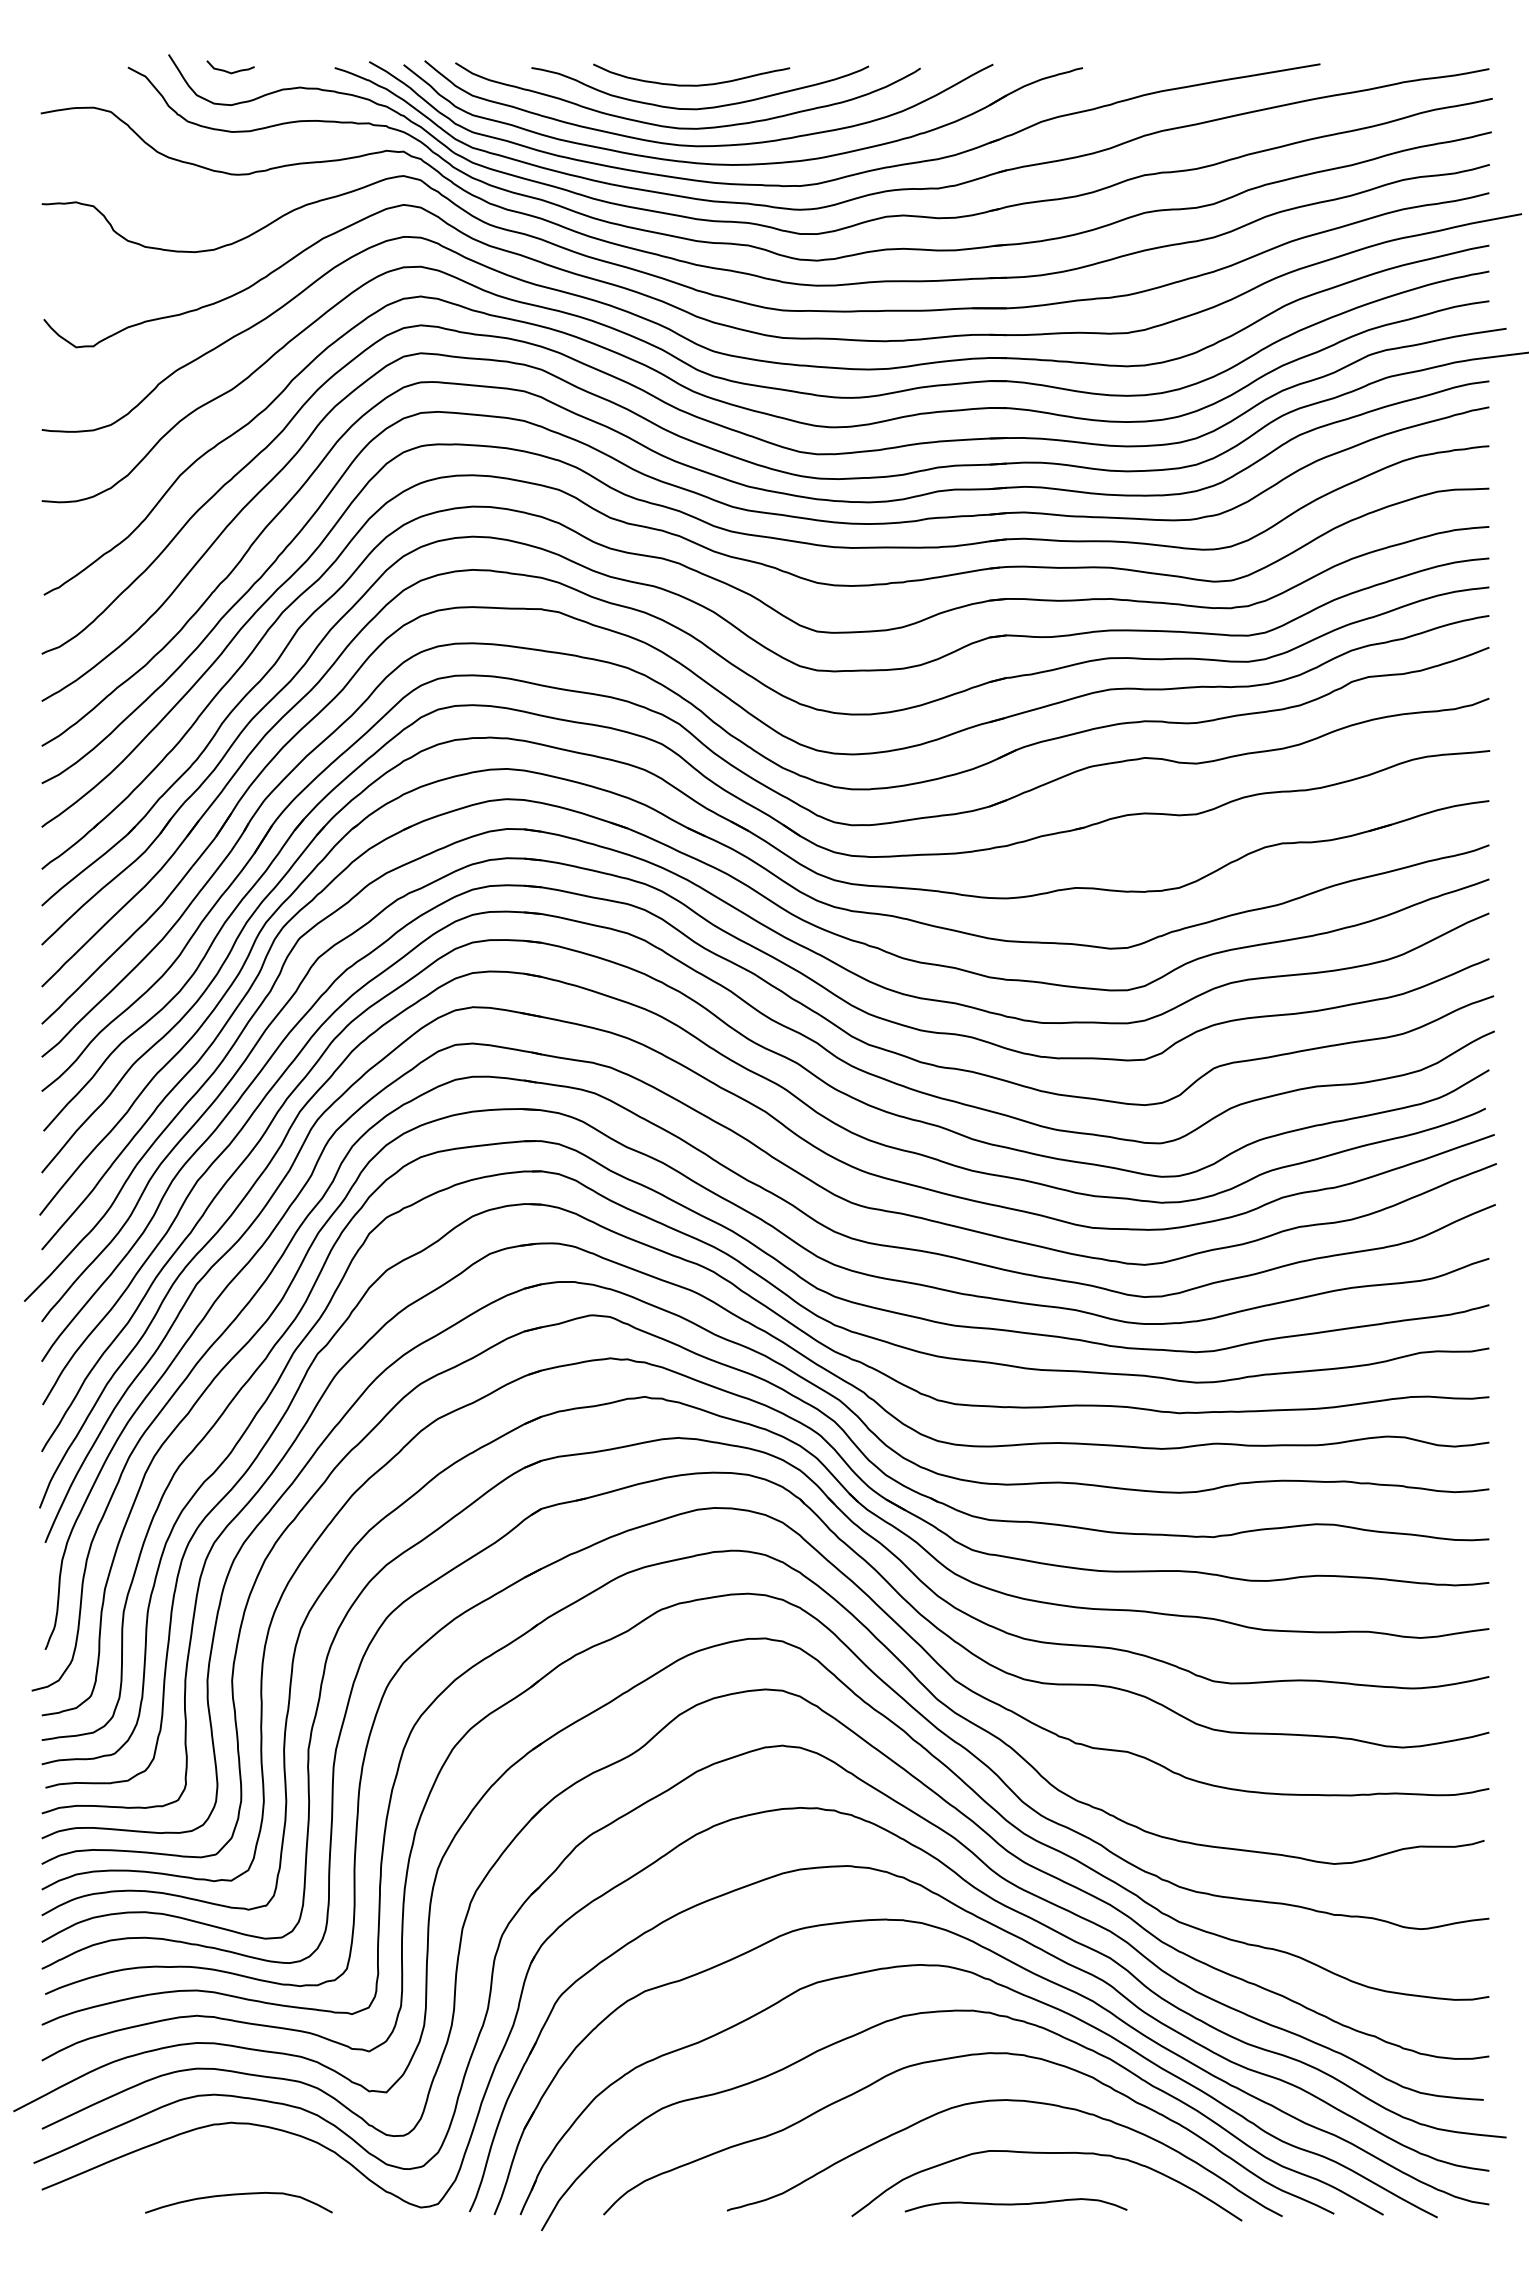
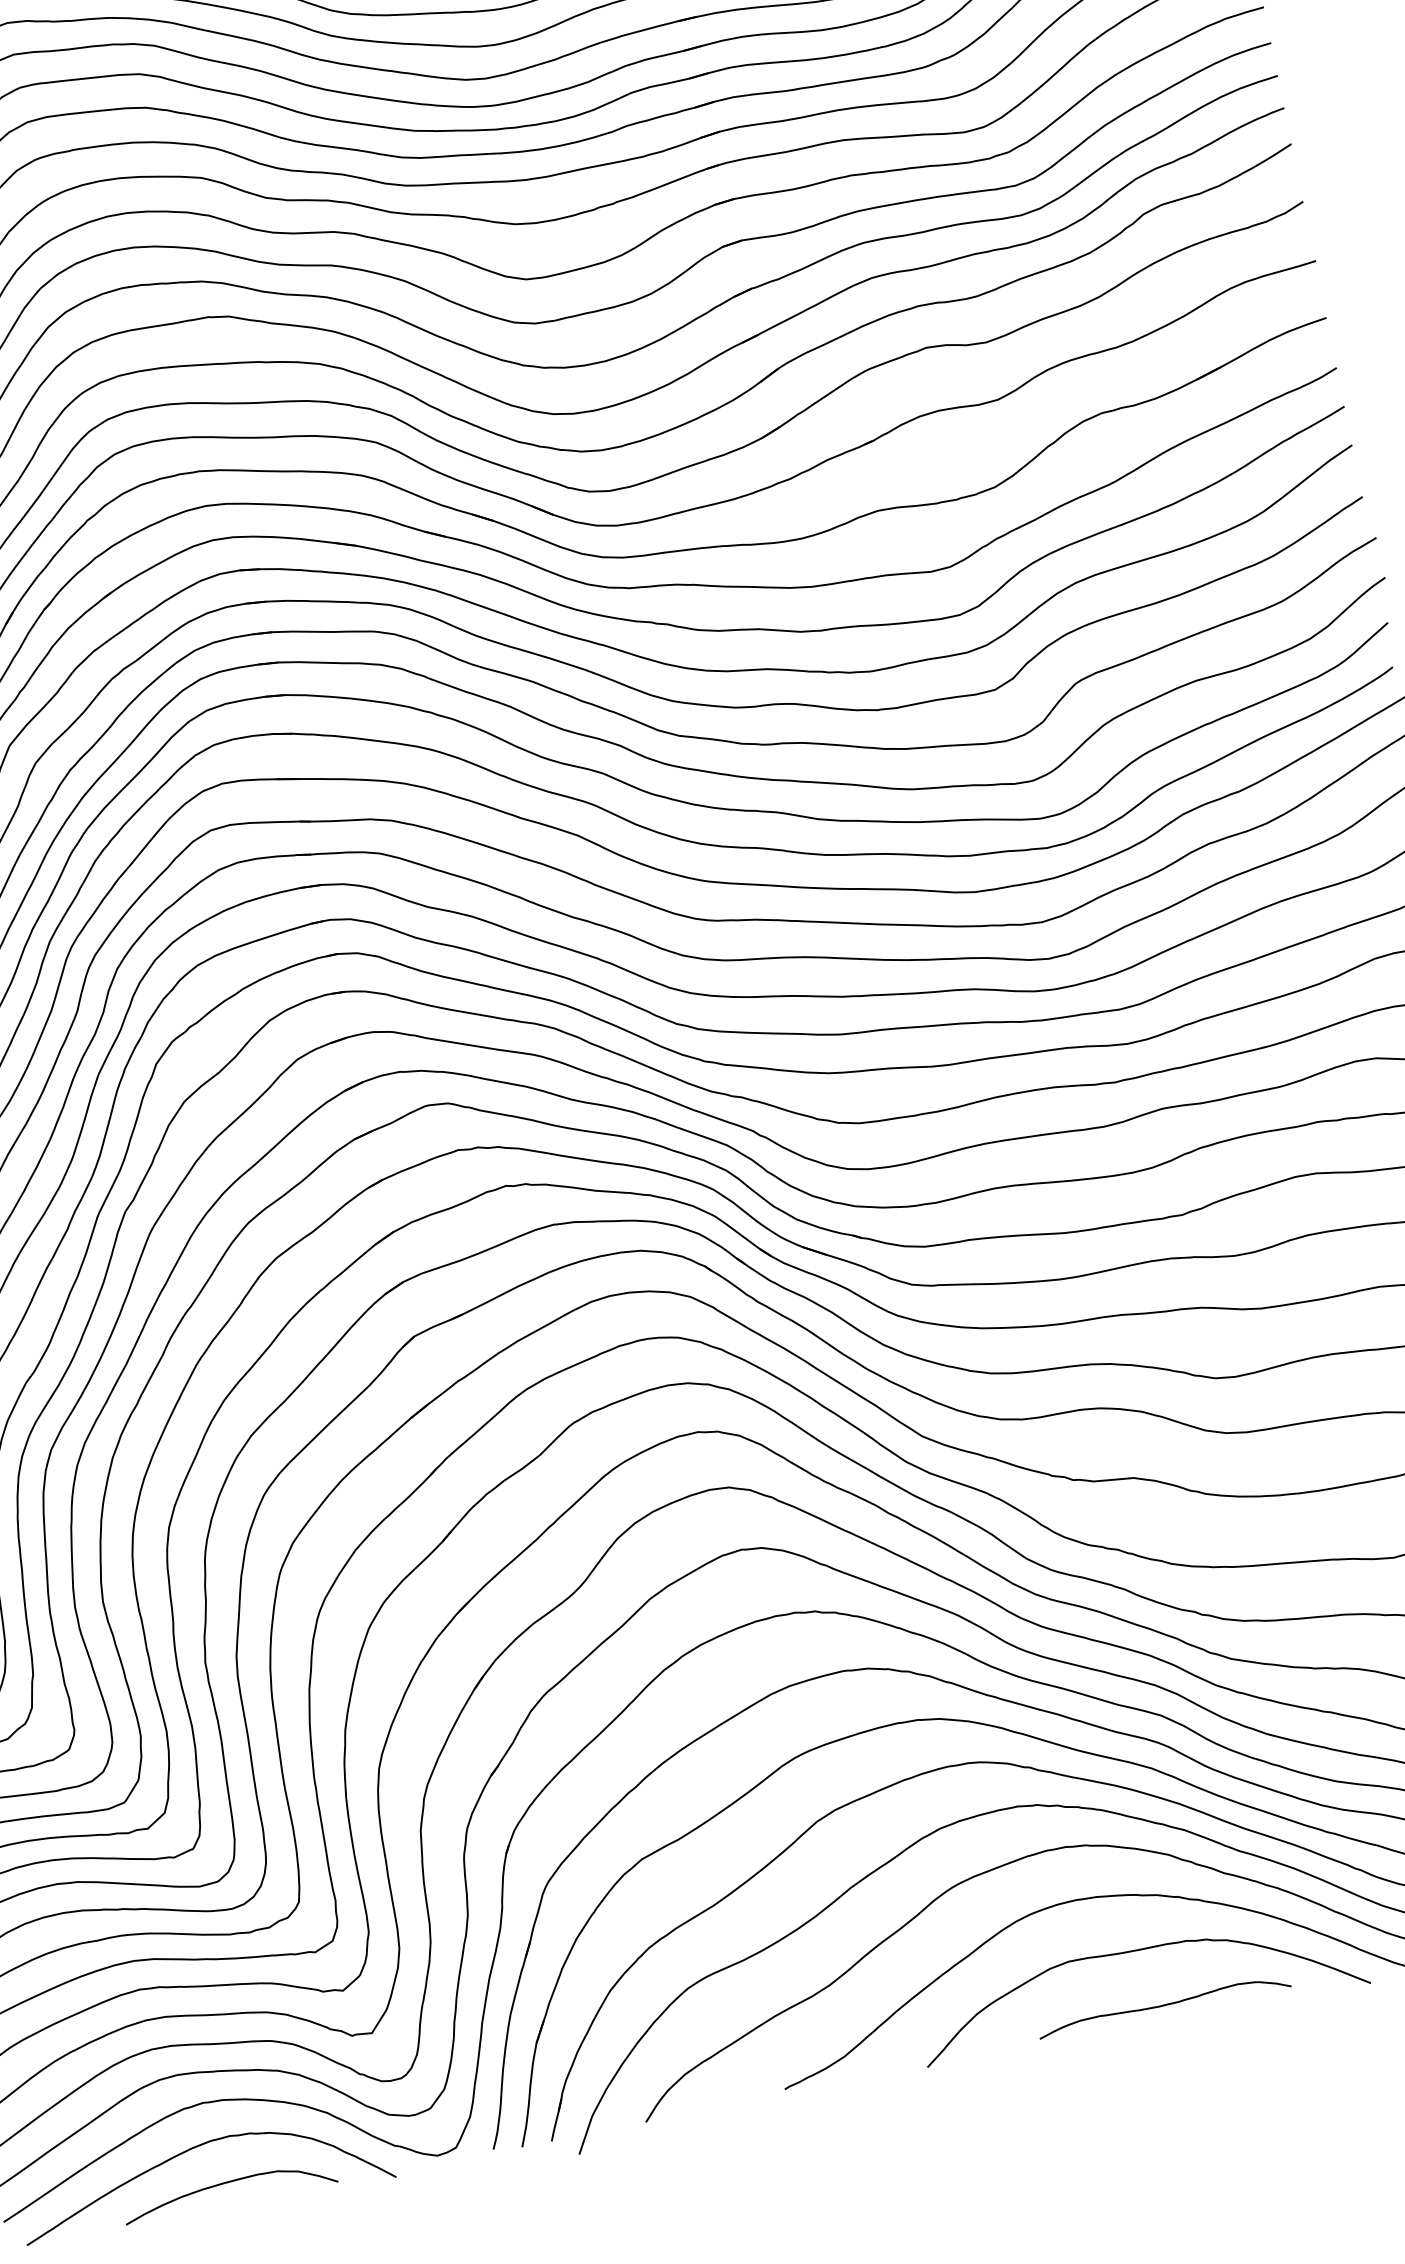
curve: (215, 2160) -> (193, 2149), added
curve: (1015, 2205) -> (1163, 2006), moved

